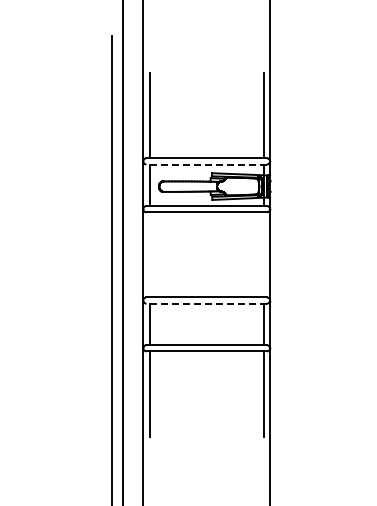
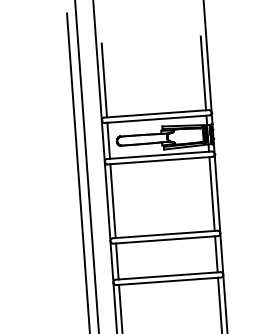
line: (206, 164) -> (156, 119), dashed -> solid
line: (149, 254) -> (112, 200), added
line: (263, 254) -> (211, 193), added
line: (206, 303) -> (165, 239), dashed -> solid

